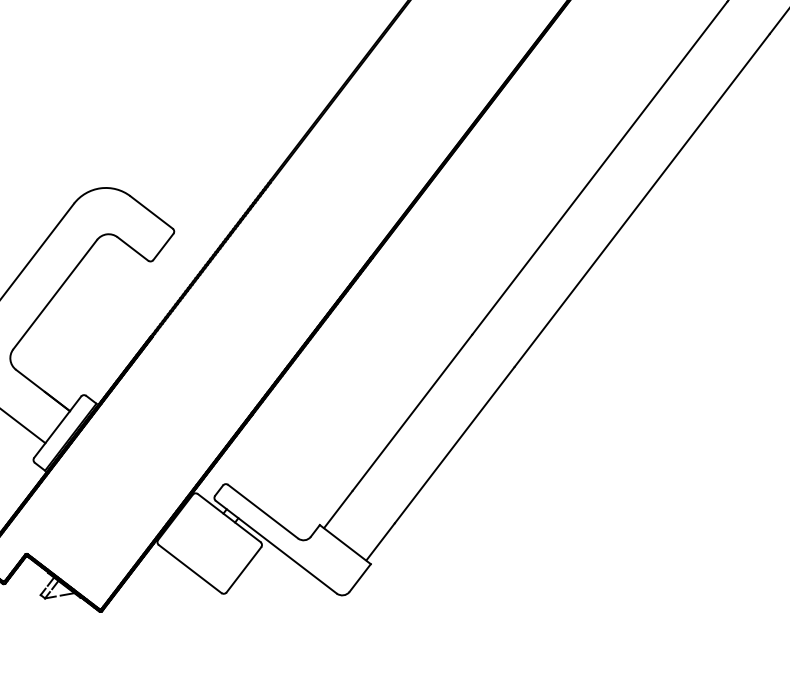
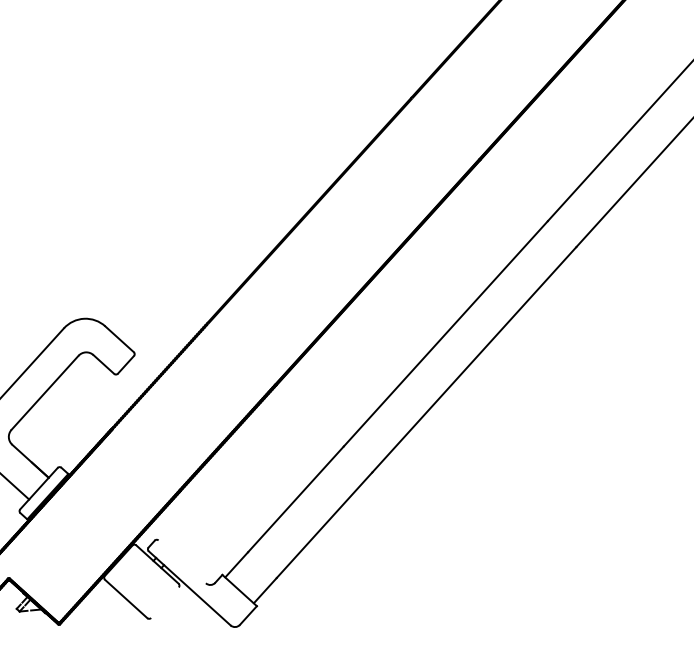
line: (262, 511) -> (181, 561), removed
line: (243, 569) -> (164, 602), removed

